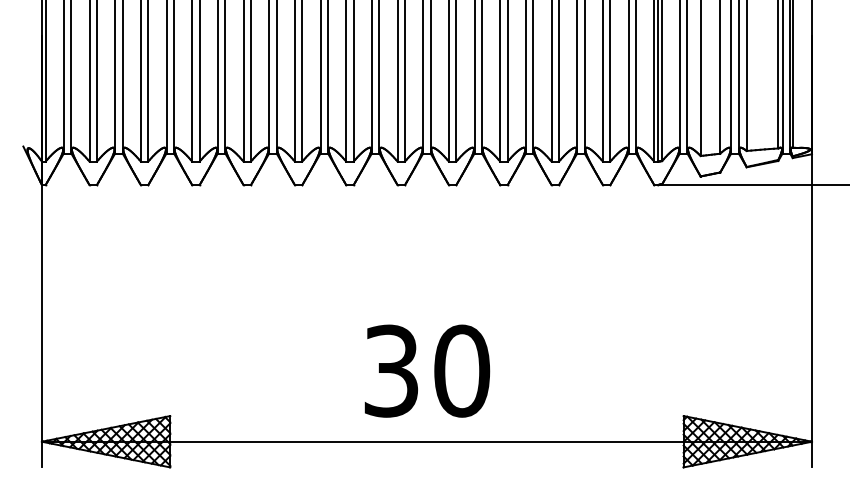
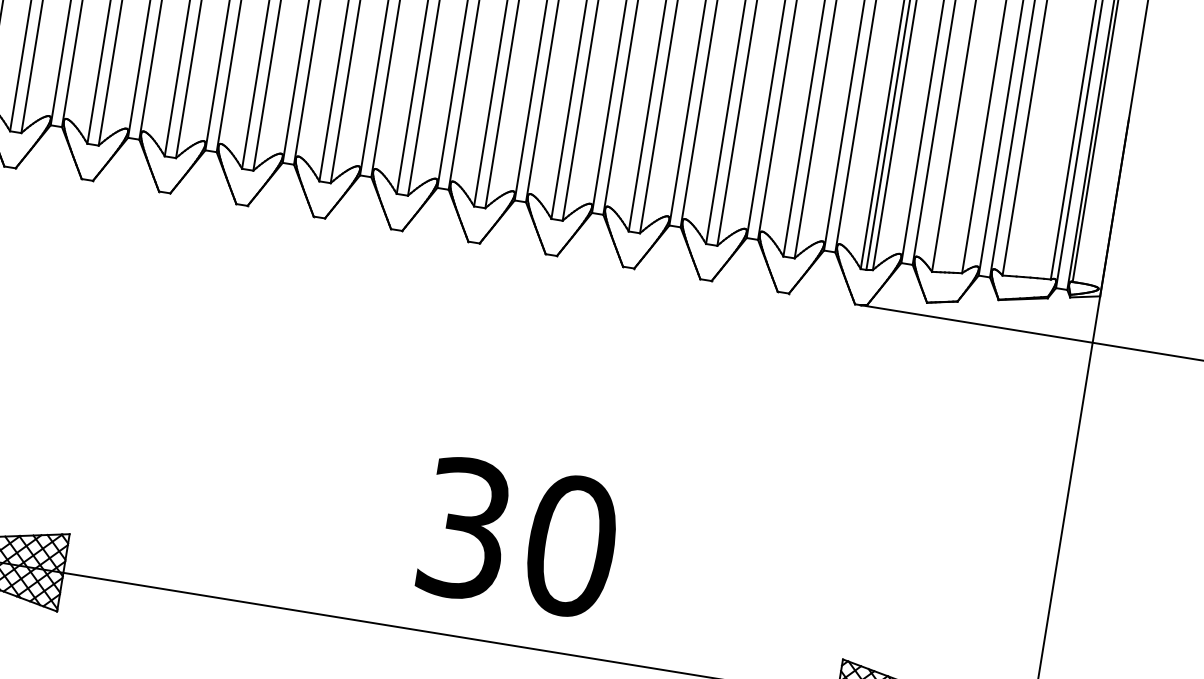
text: (427, 370) -> (519, 536), moved

